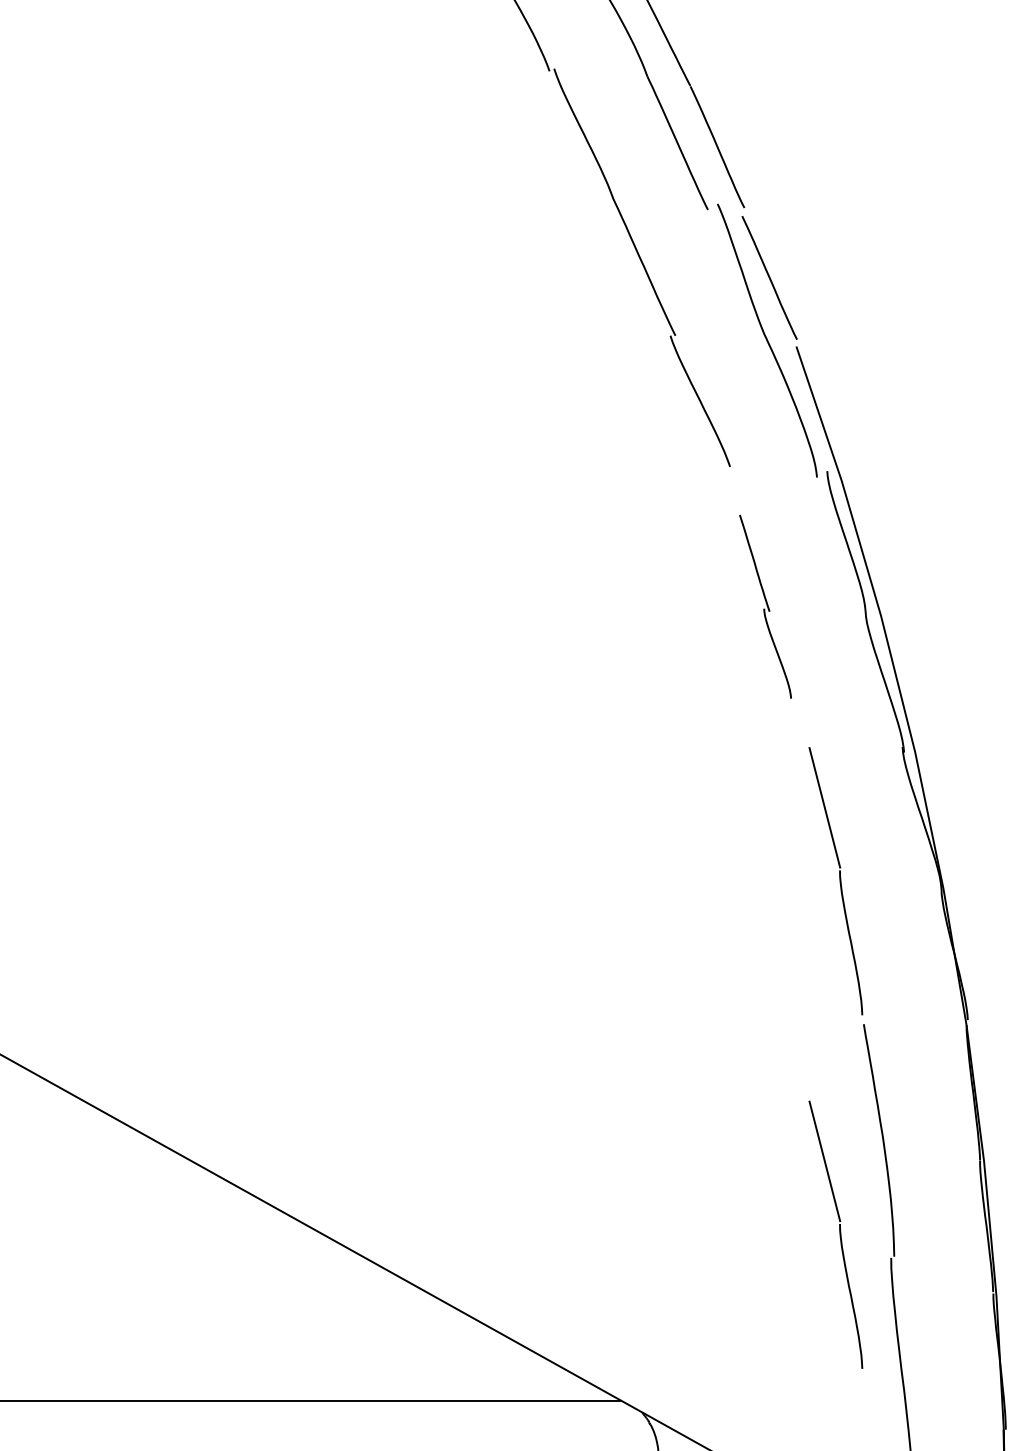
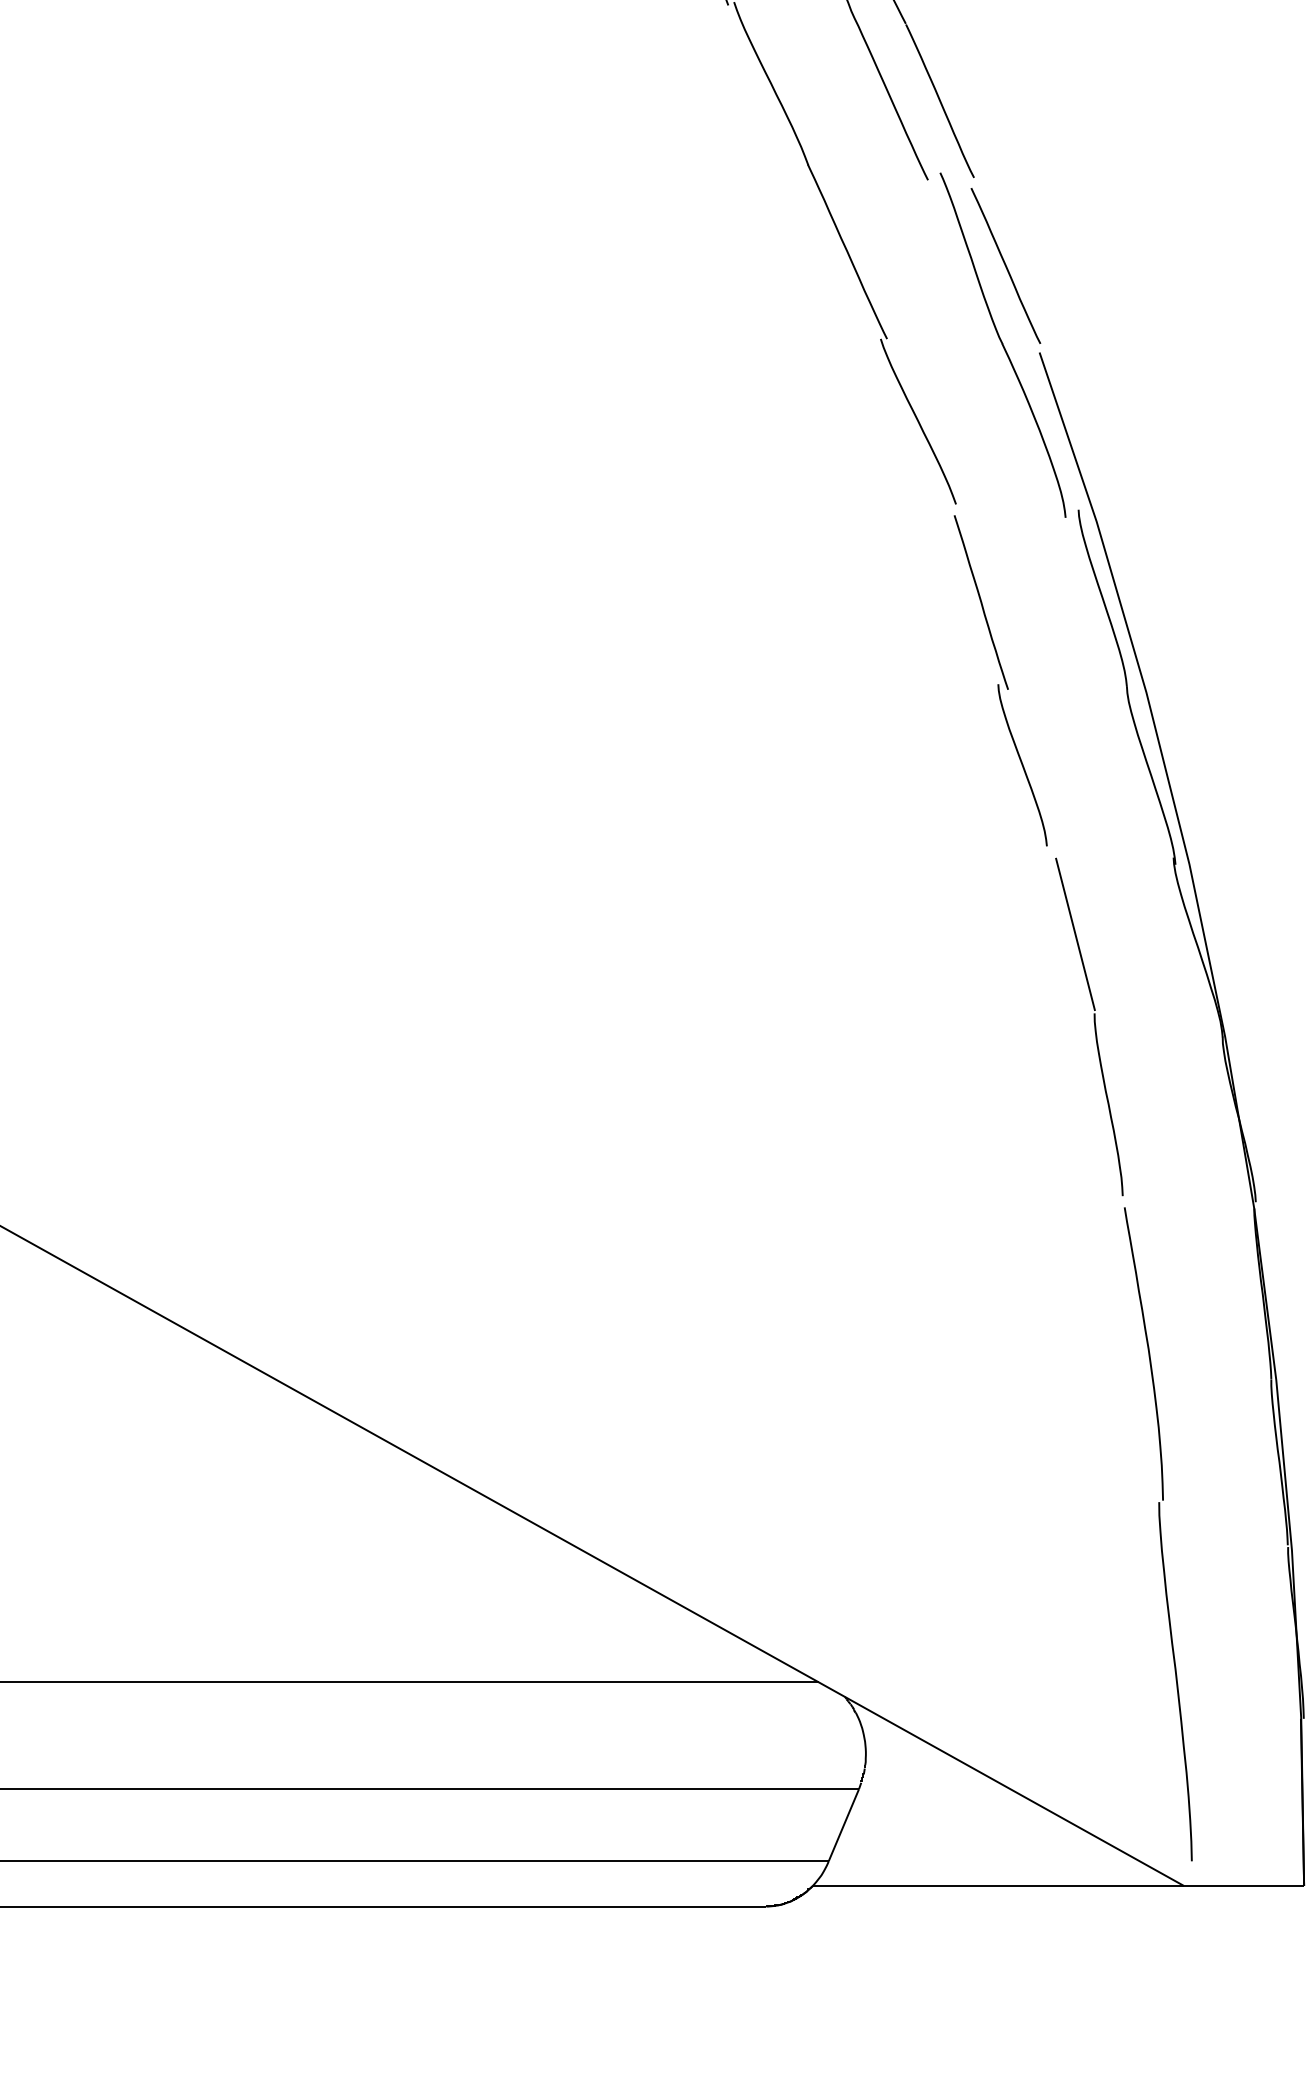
part: (765, 606) -> (1000, 680), size x1.43
part: (835, 1234) -> (1089, 1472), removed

